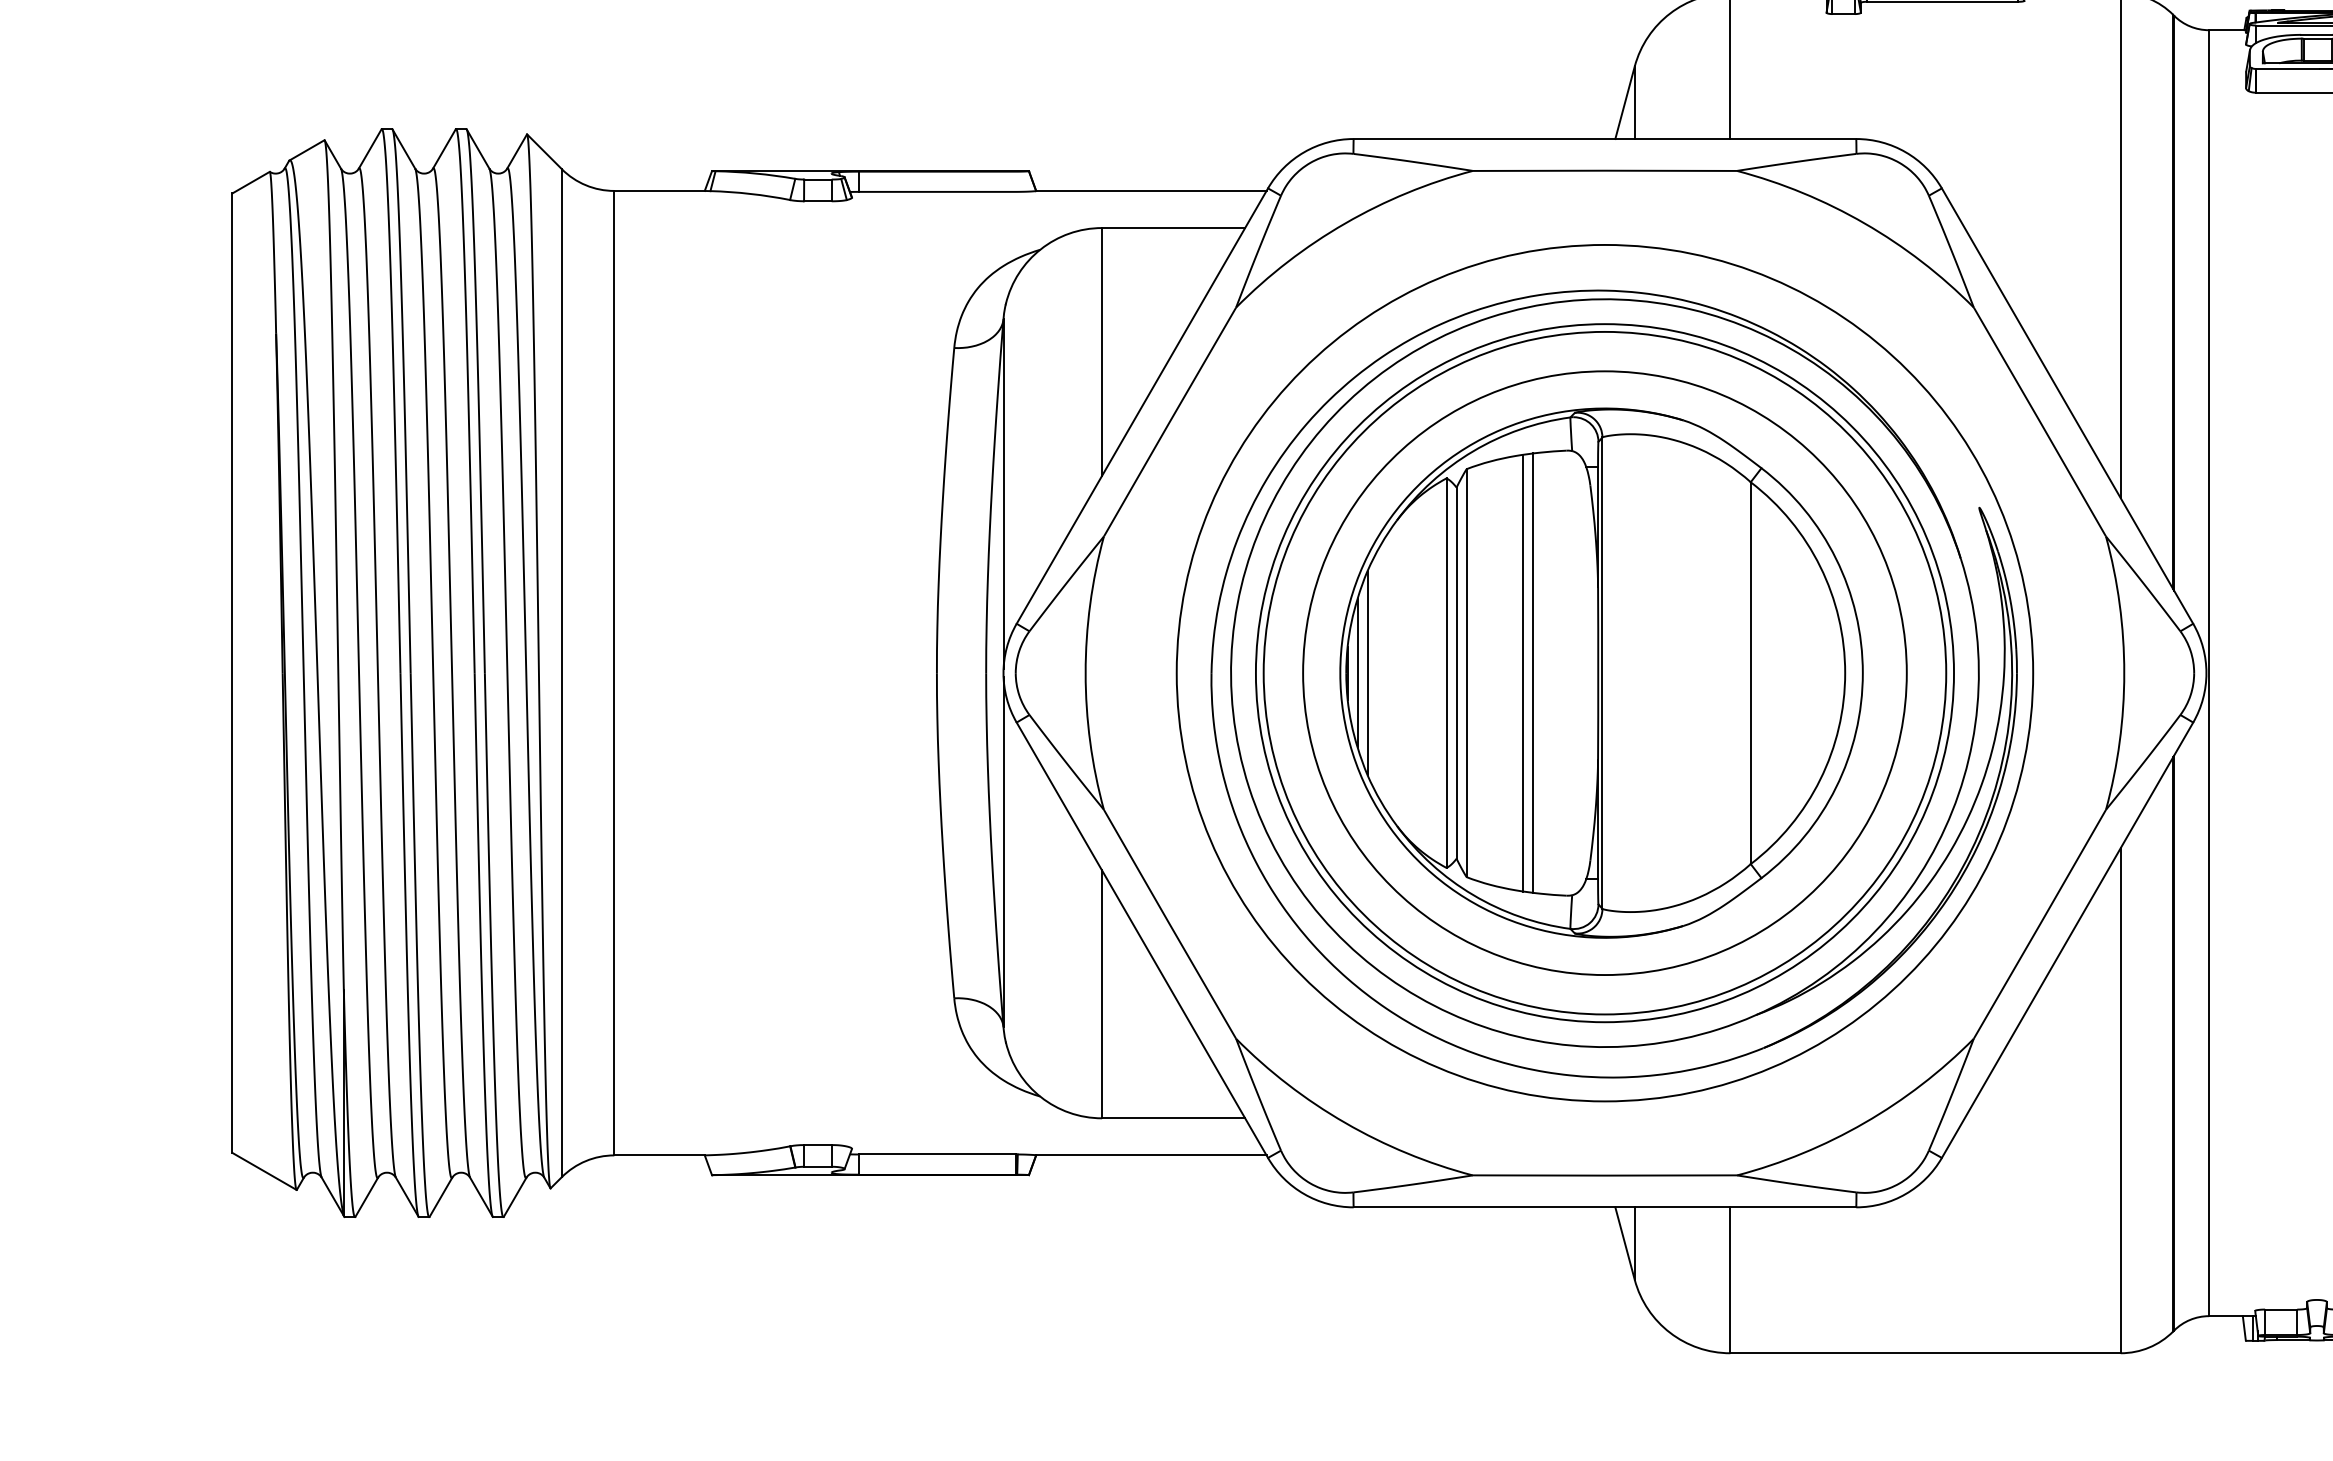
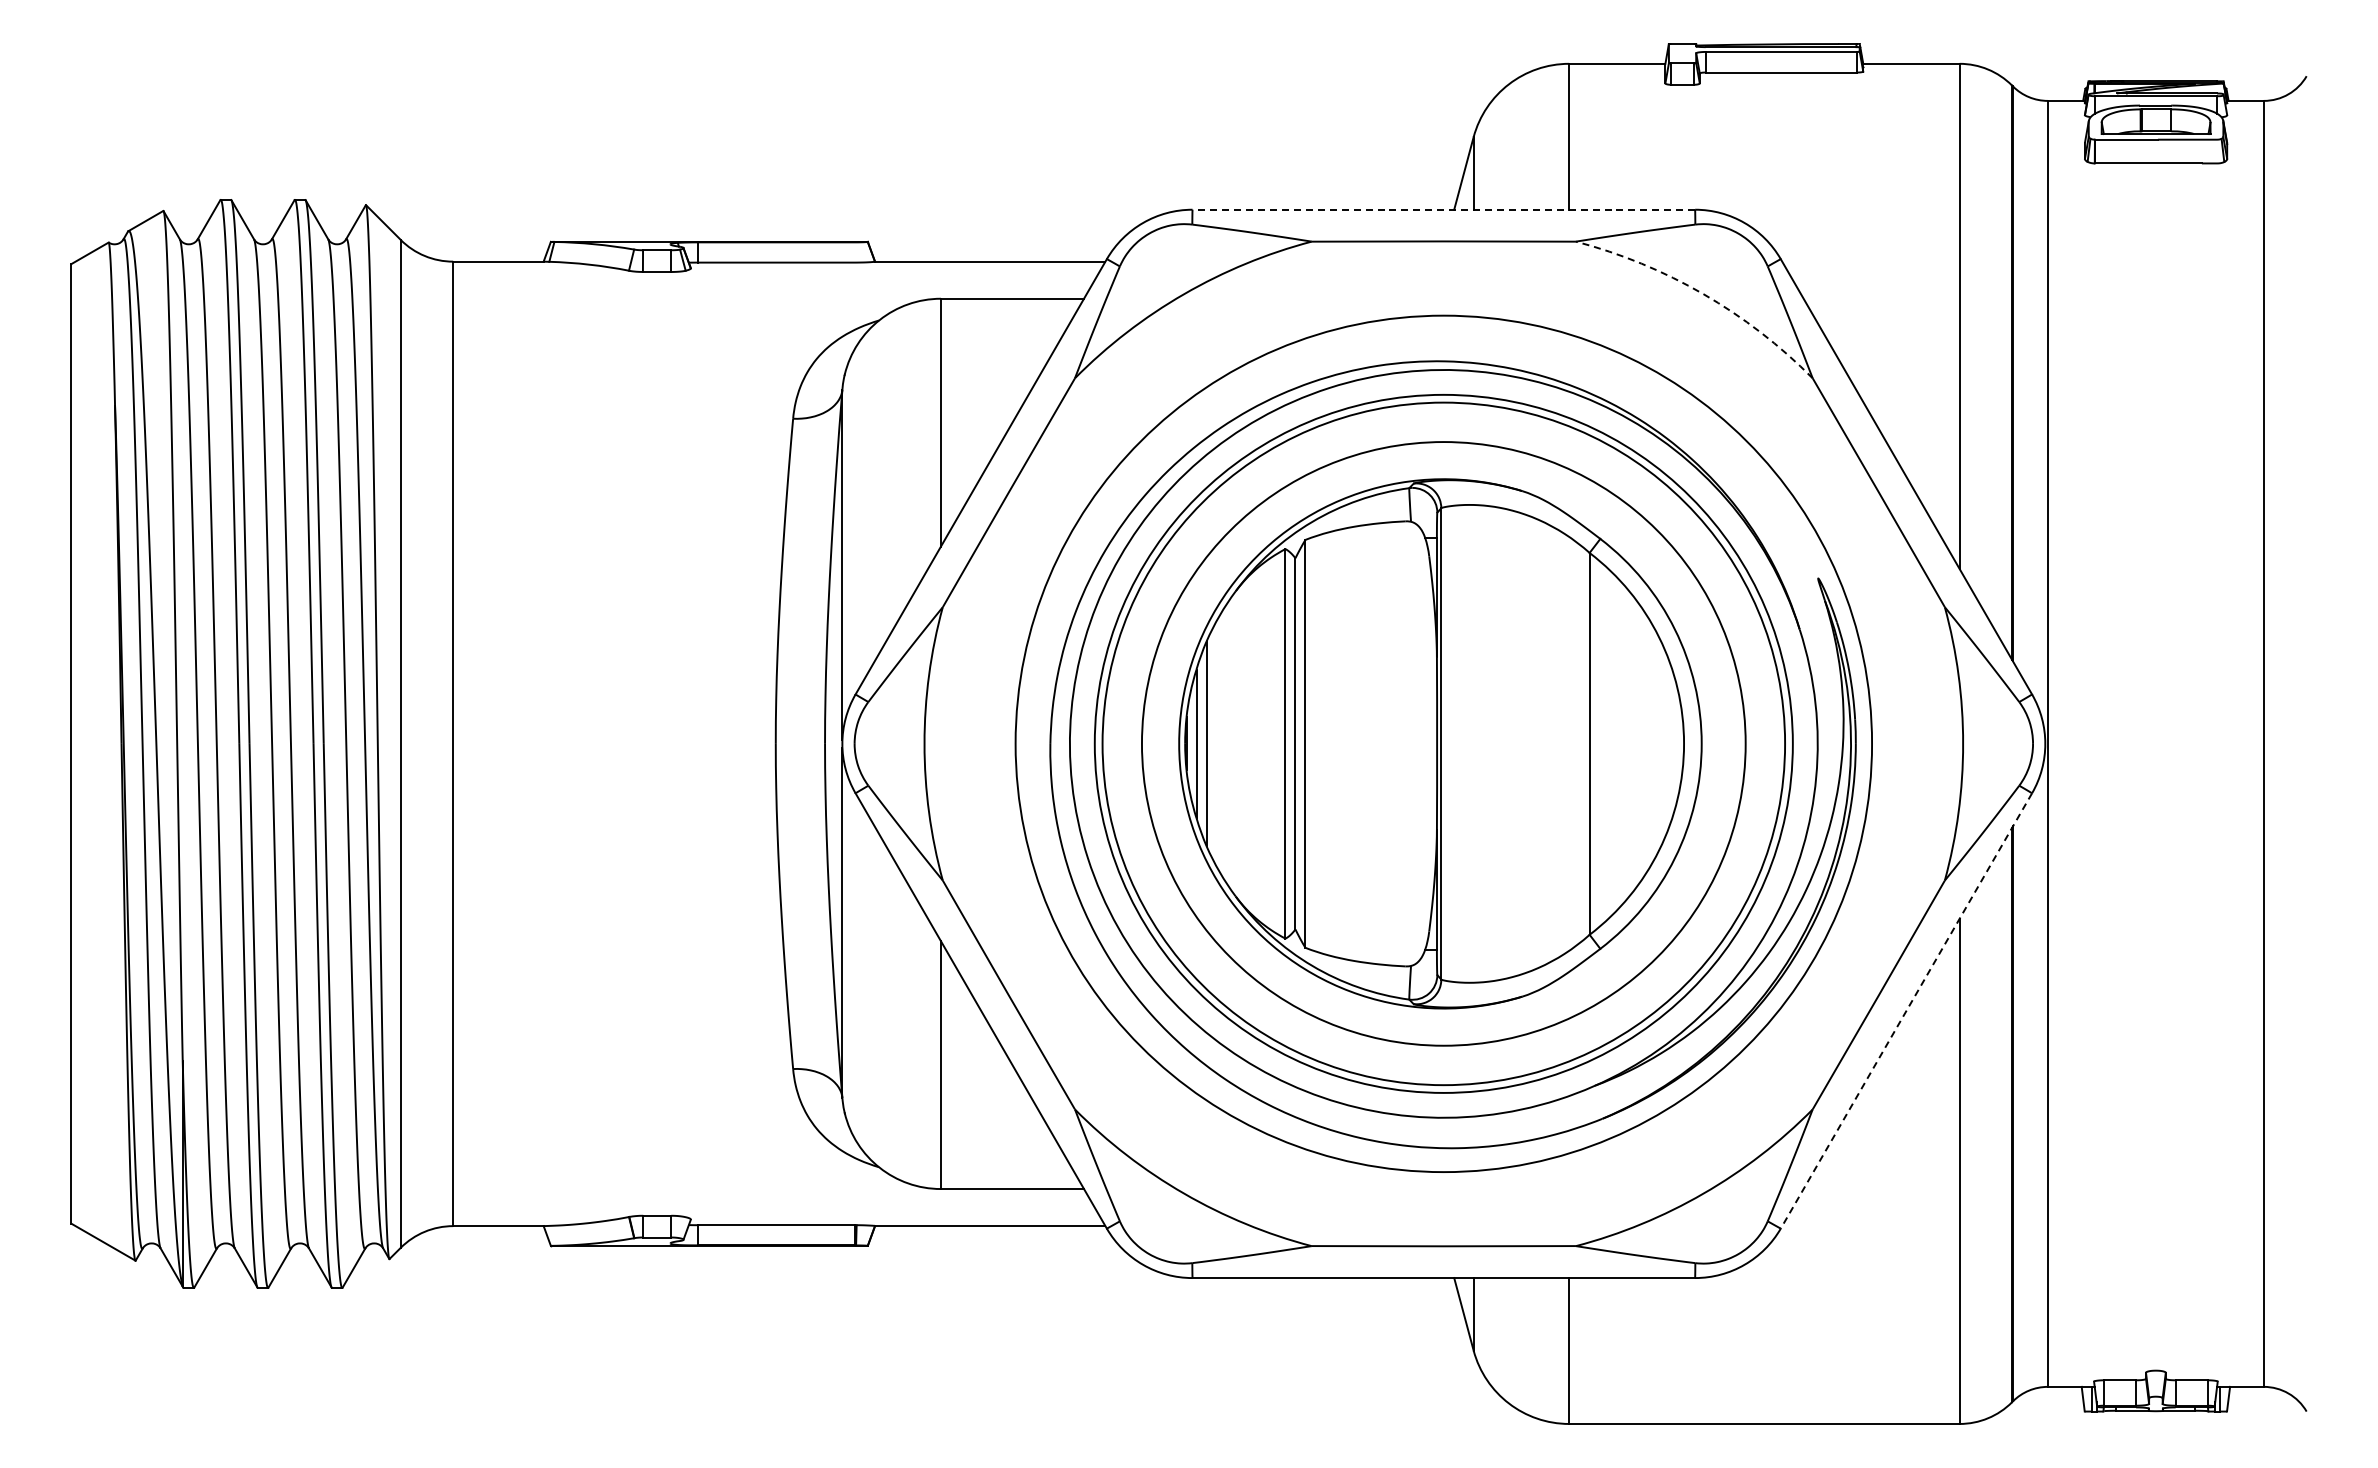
line: (1604, 138) -> (1443, 209), solid -> dashed
arc: (1864, 223) -> (1703, 294), solid -> dashed
line: (1523, 672) -> (1362, 743), removed
line: (1533, 672) -> (1372, 743), removed
line: (2067, 940) -> (1906, 1011), solid -> dashed

